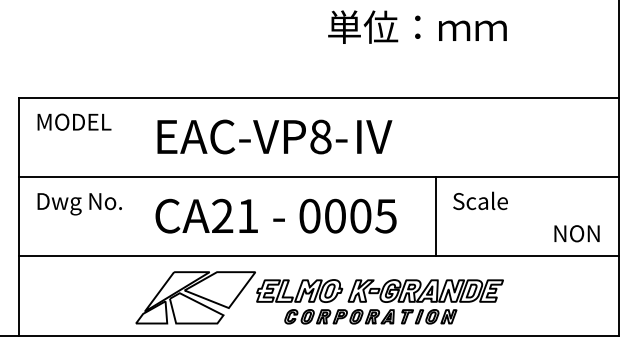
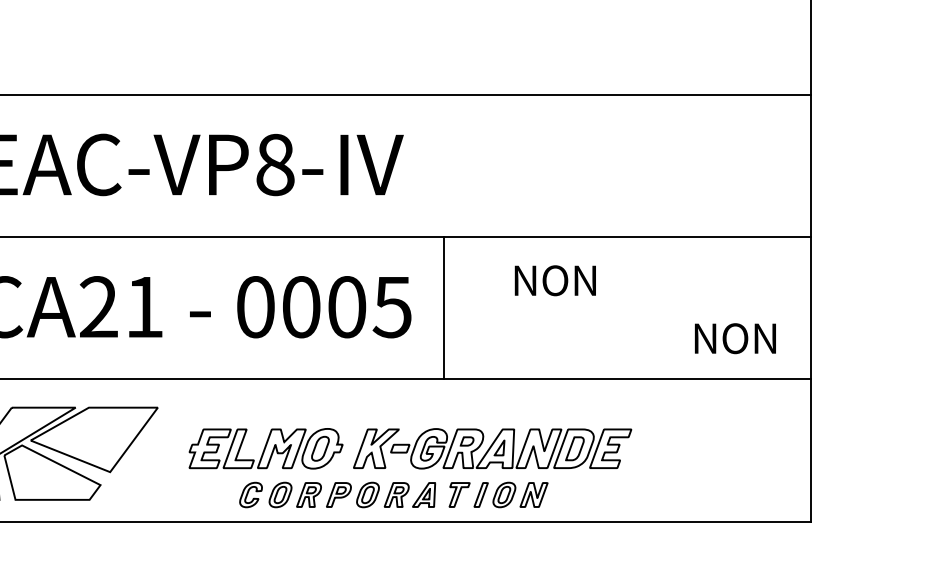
text: (480, 200) -> (562, 278), Scale -> NON
line: (435, 216) -> (443, 307), moved
part: (379, 301) -> (409, 467), moved

